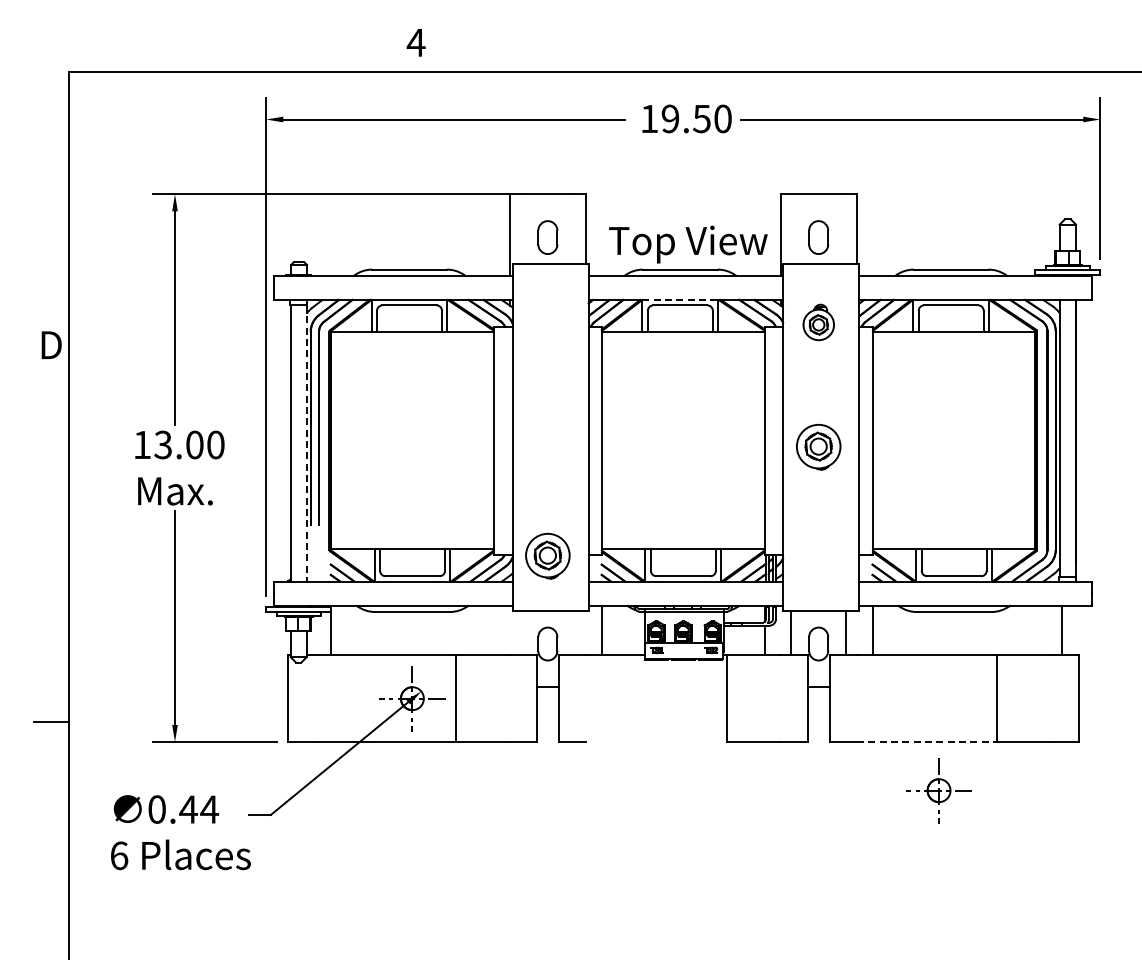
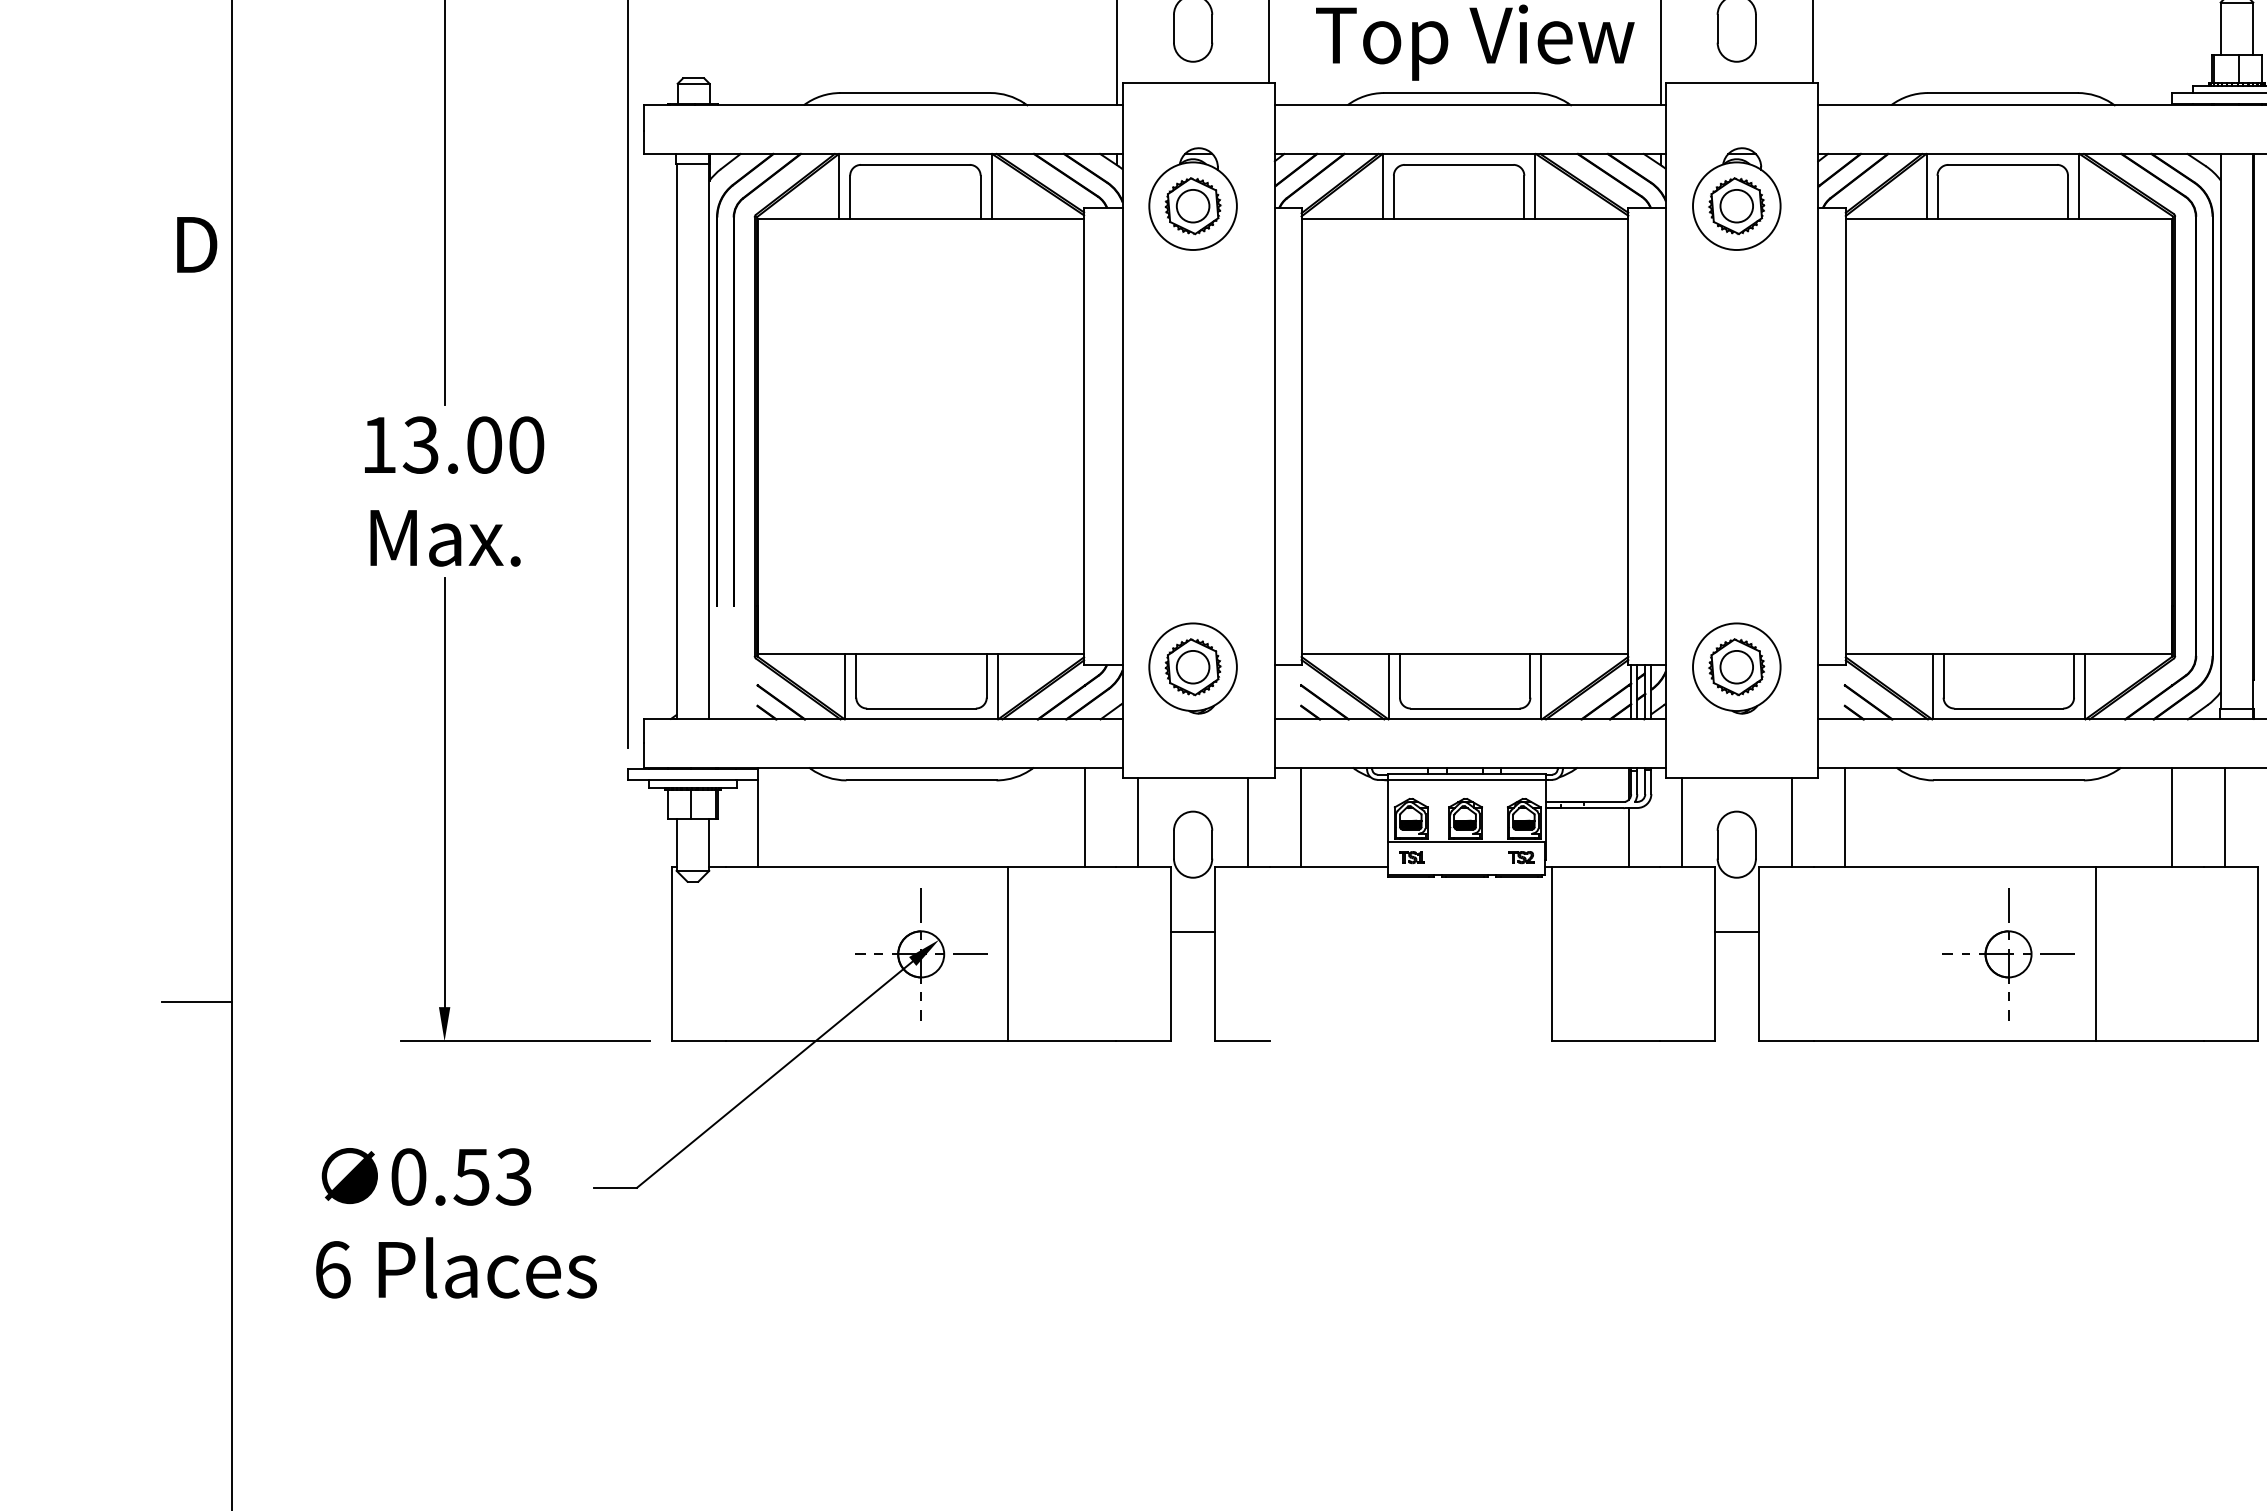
line: (680, 299) -> (1459, 153), dashed -> solid
part: (547, 322) -> (1192, 199), added
part: (818, 322) -> (1736, 199), size x1.43
line: (306, 443) -> (708, 442), dashed -> solid
part: (818, 446) -> (1736, 666), moved
line: (493, 630) -> (1083, 817), added
line: (1035, 630) -> (2172, 817), added
line: (520, 633) -> (1138, 823), added
line: (575, 633) -> (1248, 823), added
line: (927, 742) -> (1955, 1042), dashed -> solid
part: (938, 790) -> (2007, 954), moved
text: (198, 809) -> (491, 1176), 0.44 -> 0.53

